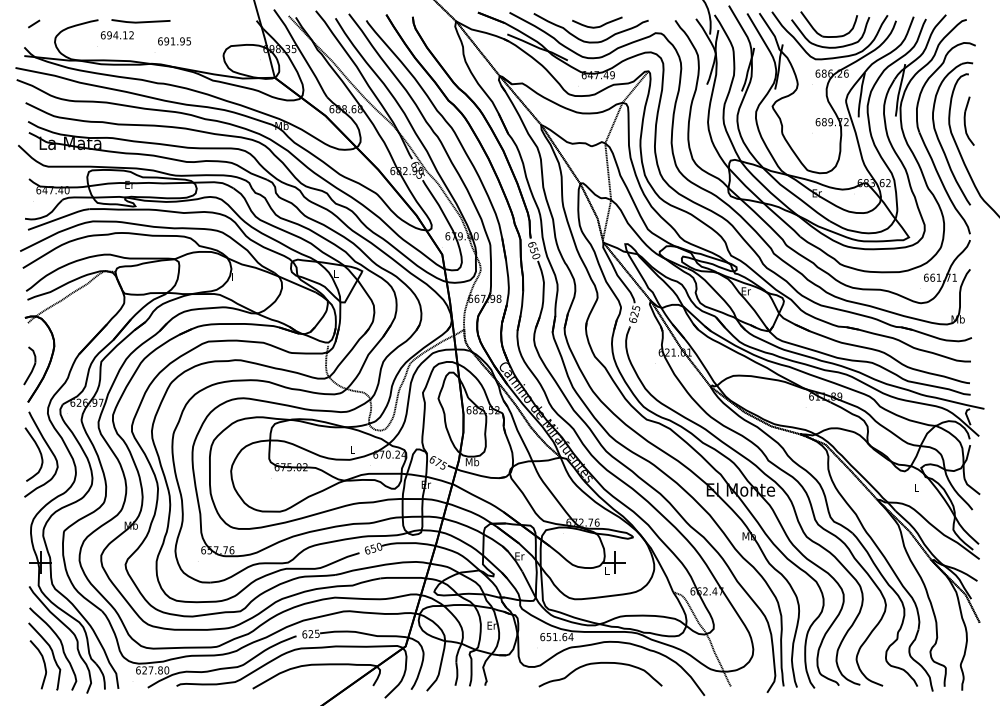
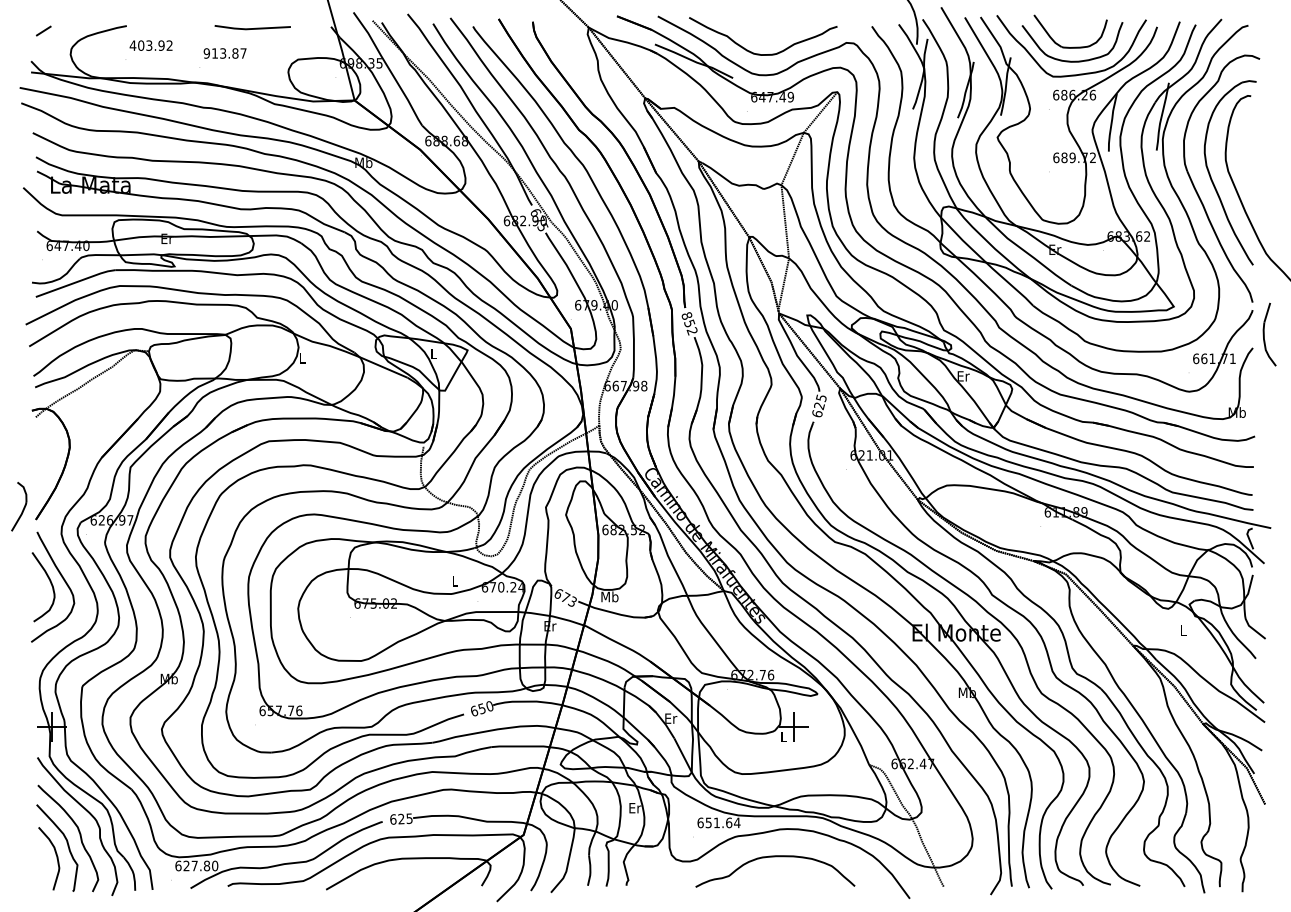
line: (140, 22) -> (252, 28), moved
curve: (596, 26) -> (770, 34), removed
text: (113, 35) -> (146, 45), 694.12 -> 403.92
text: (174, 41) -> (224, 53), 691.95 -> 913.87
part: (969, 121) -> (1269, 334), moved
text: (533, 250) -> (688, 323), 650 -> 852
part: (30, 365) -> (19, 506), moved
text: (444, 465) -> (573, 601), 675 -> 673

